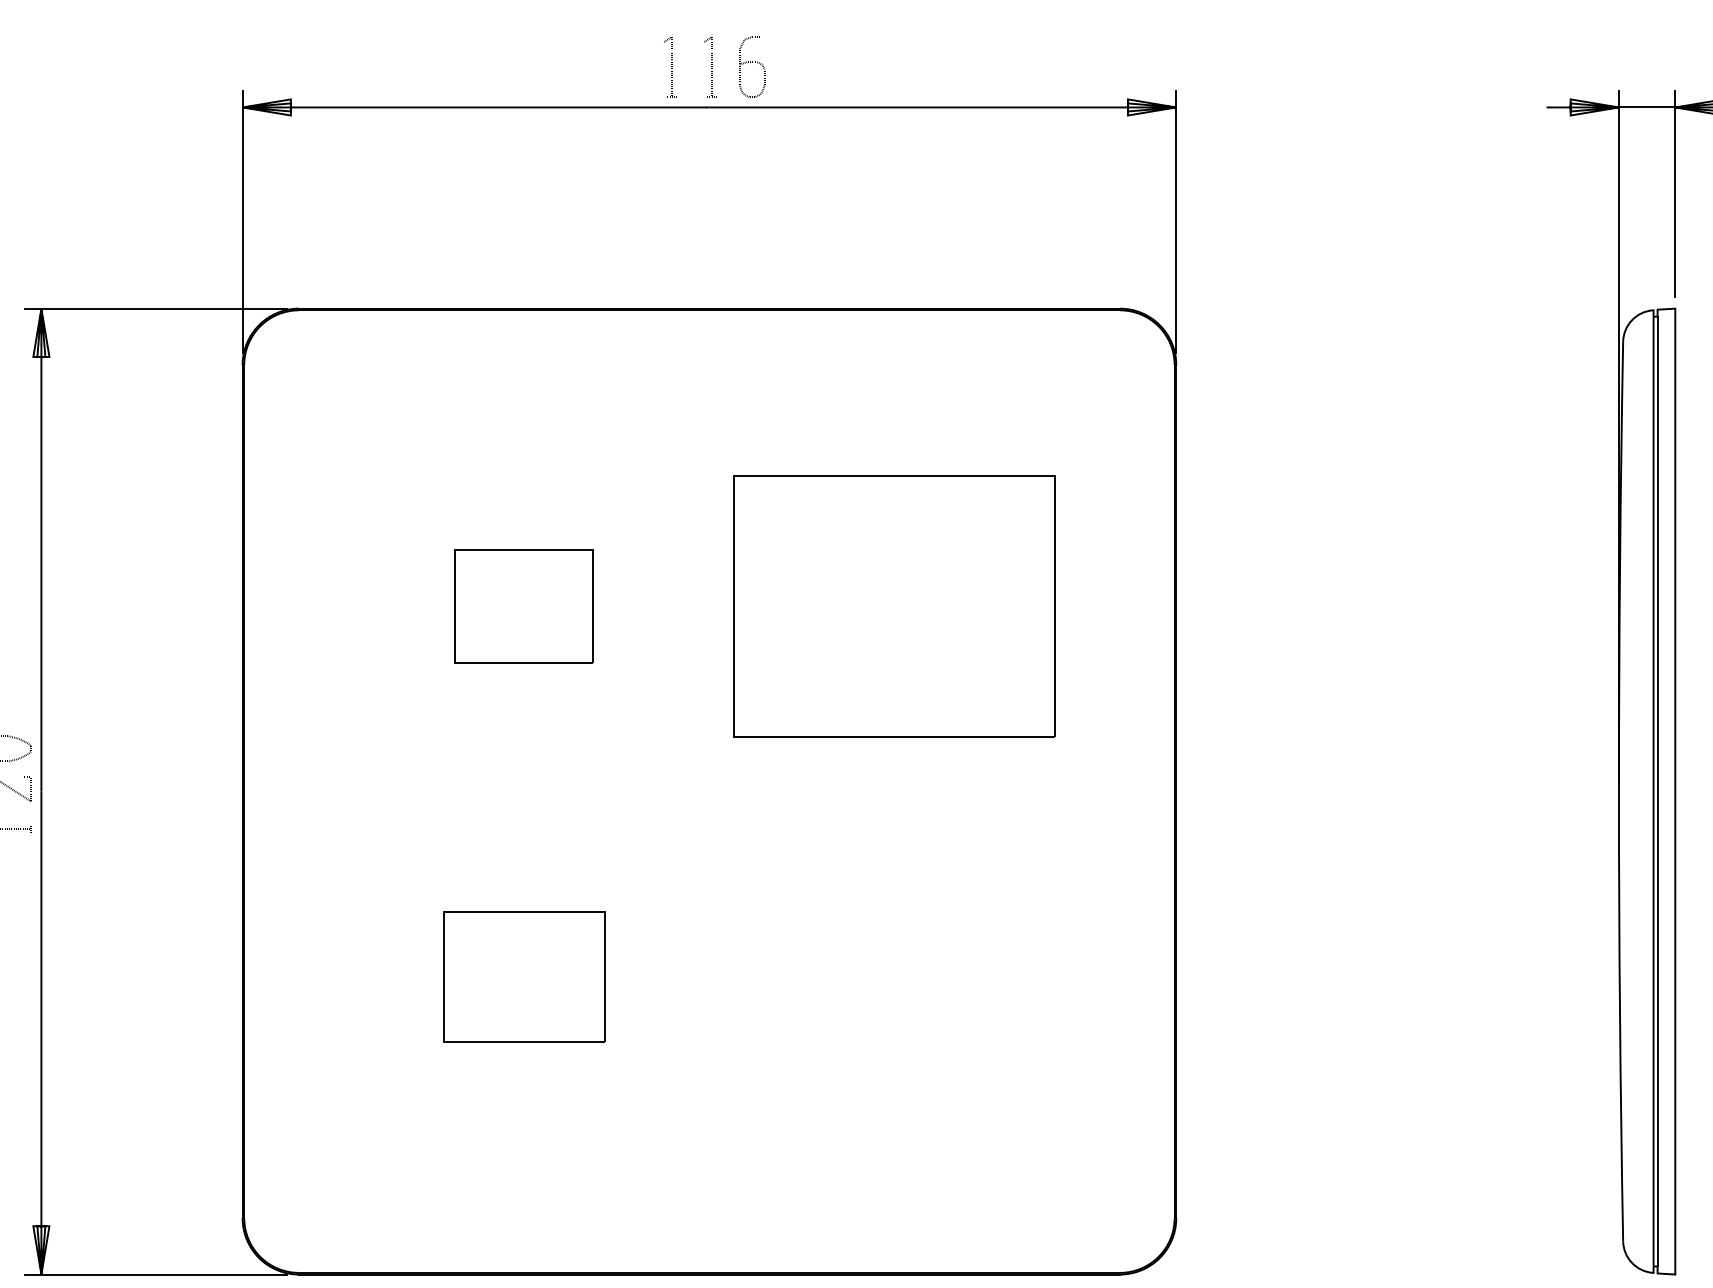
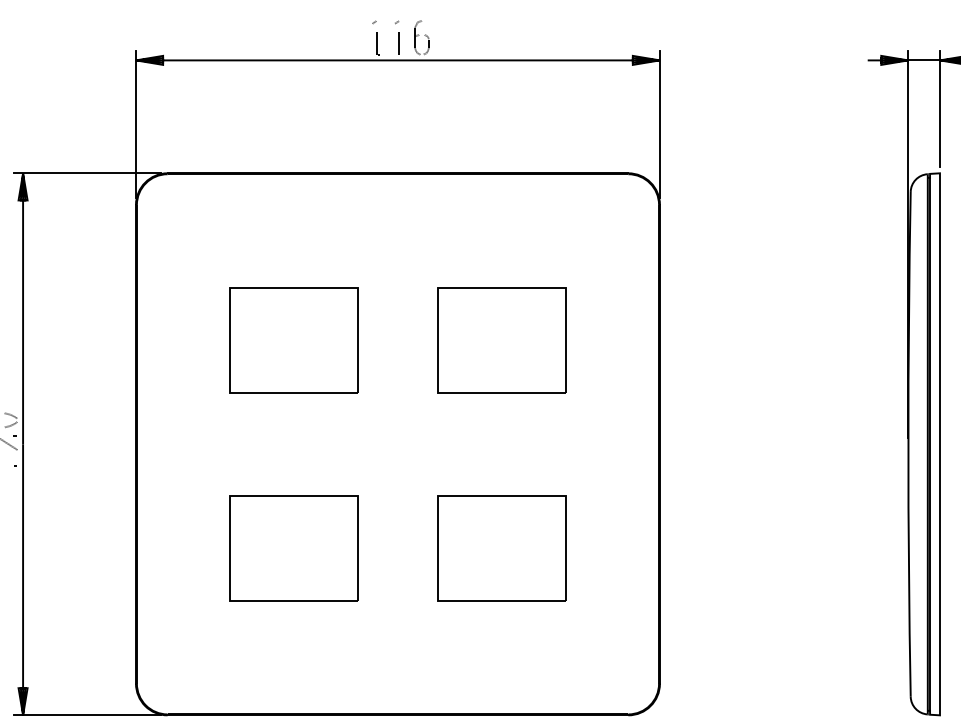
part: (523, 606) -> (293, 340), size x1.67
part: (893, 606) -> (501, 340), size x0.71
part: (523, 977) -> (293, 548), size x1.43
part: (893, 977) -> (501, 548), added

